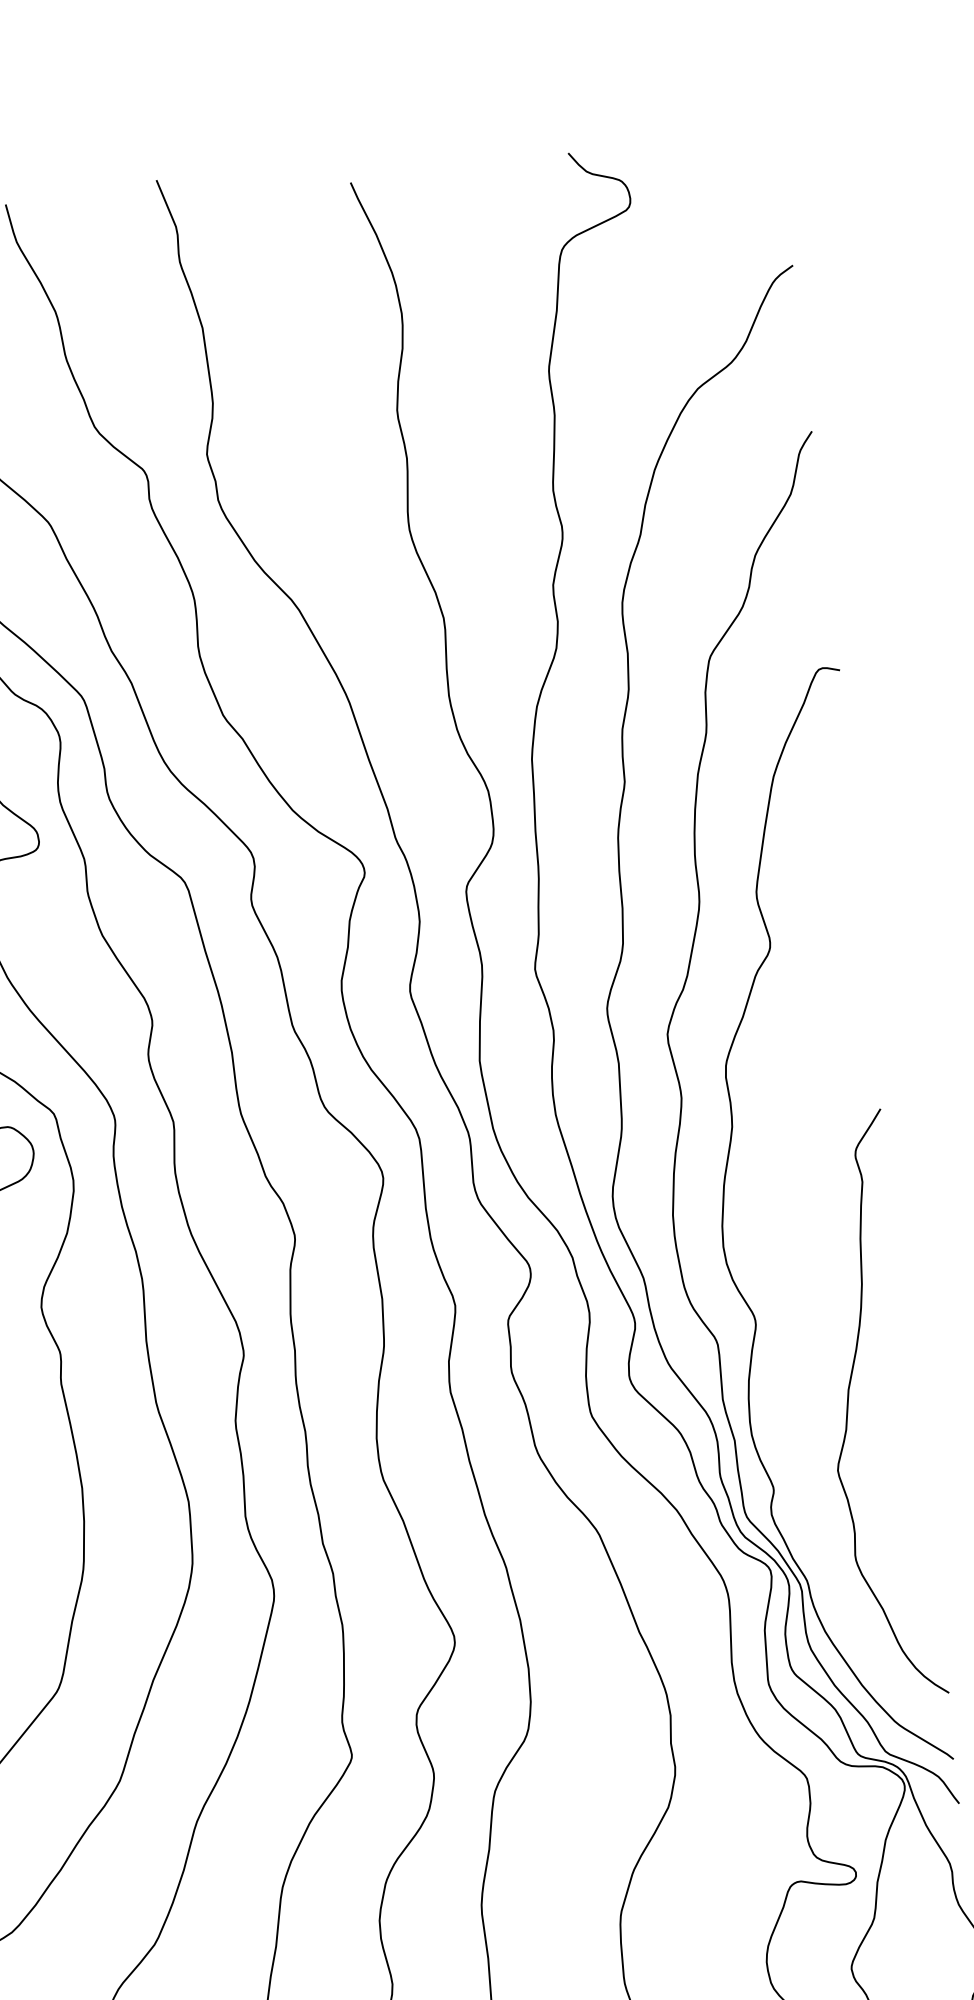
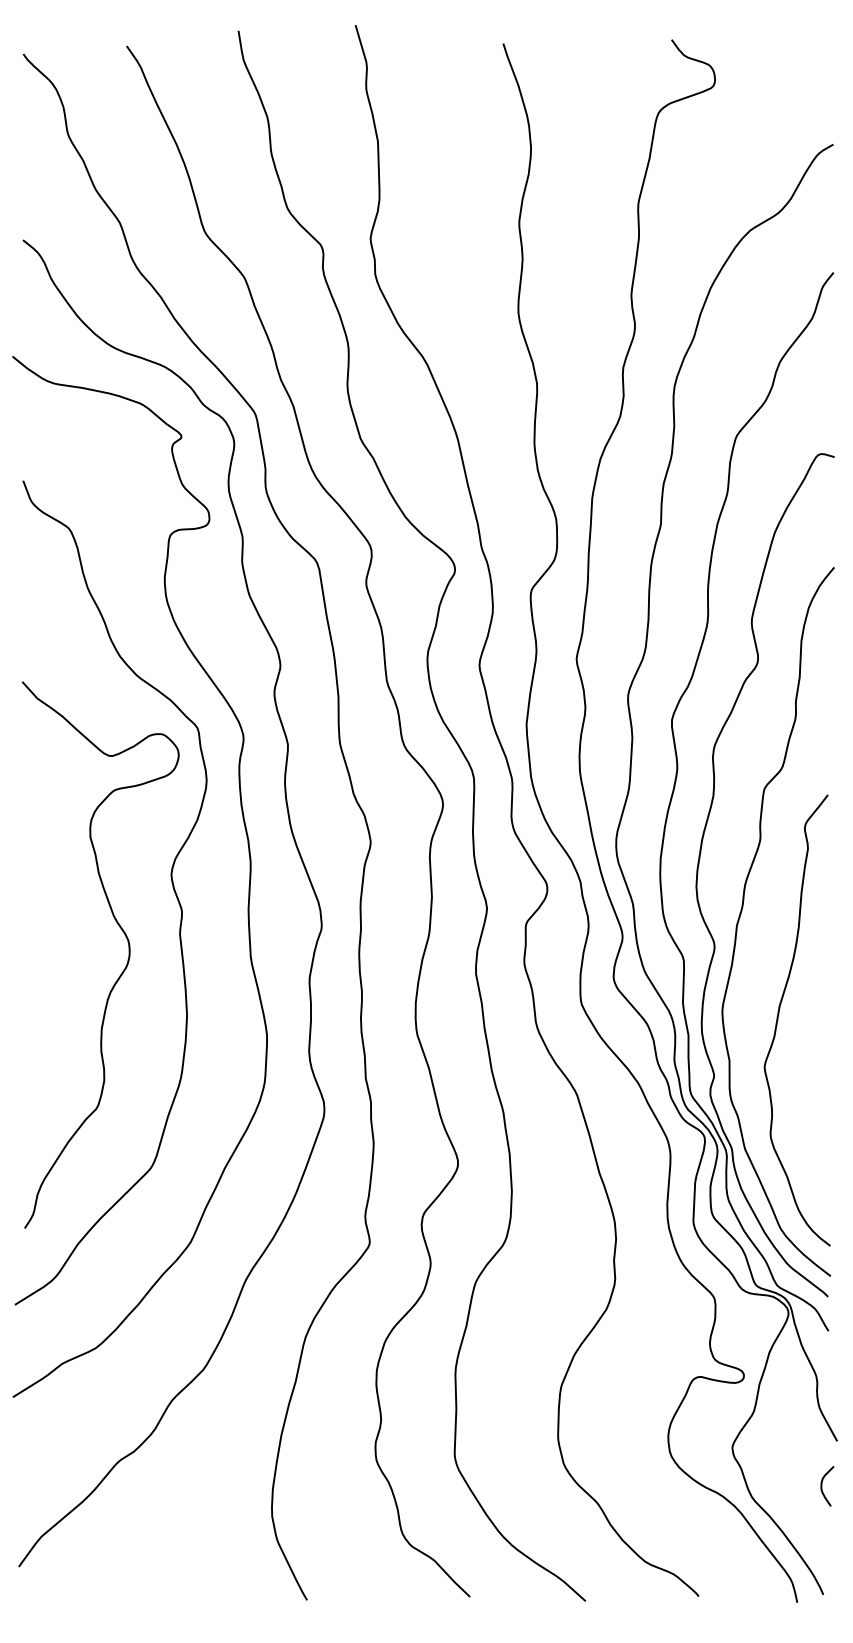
curve: (786, 1272) -> (742, 911), added

